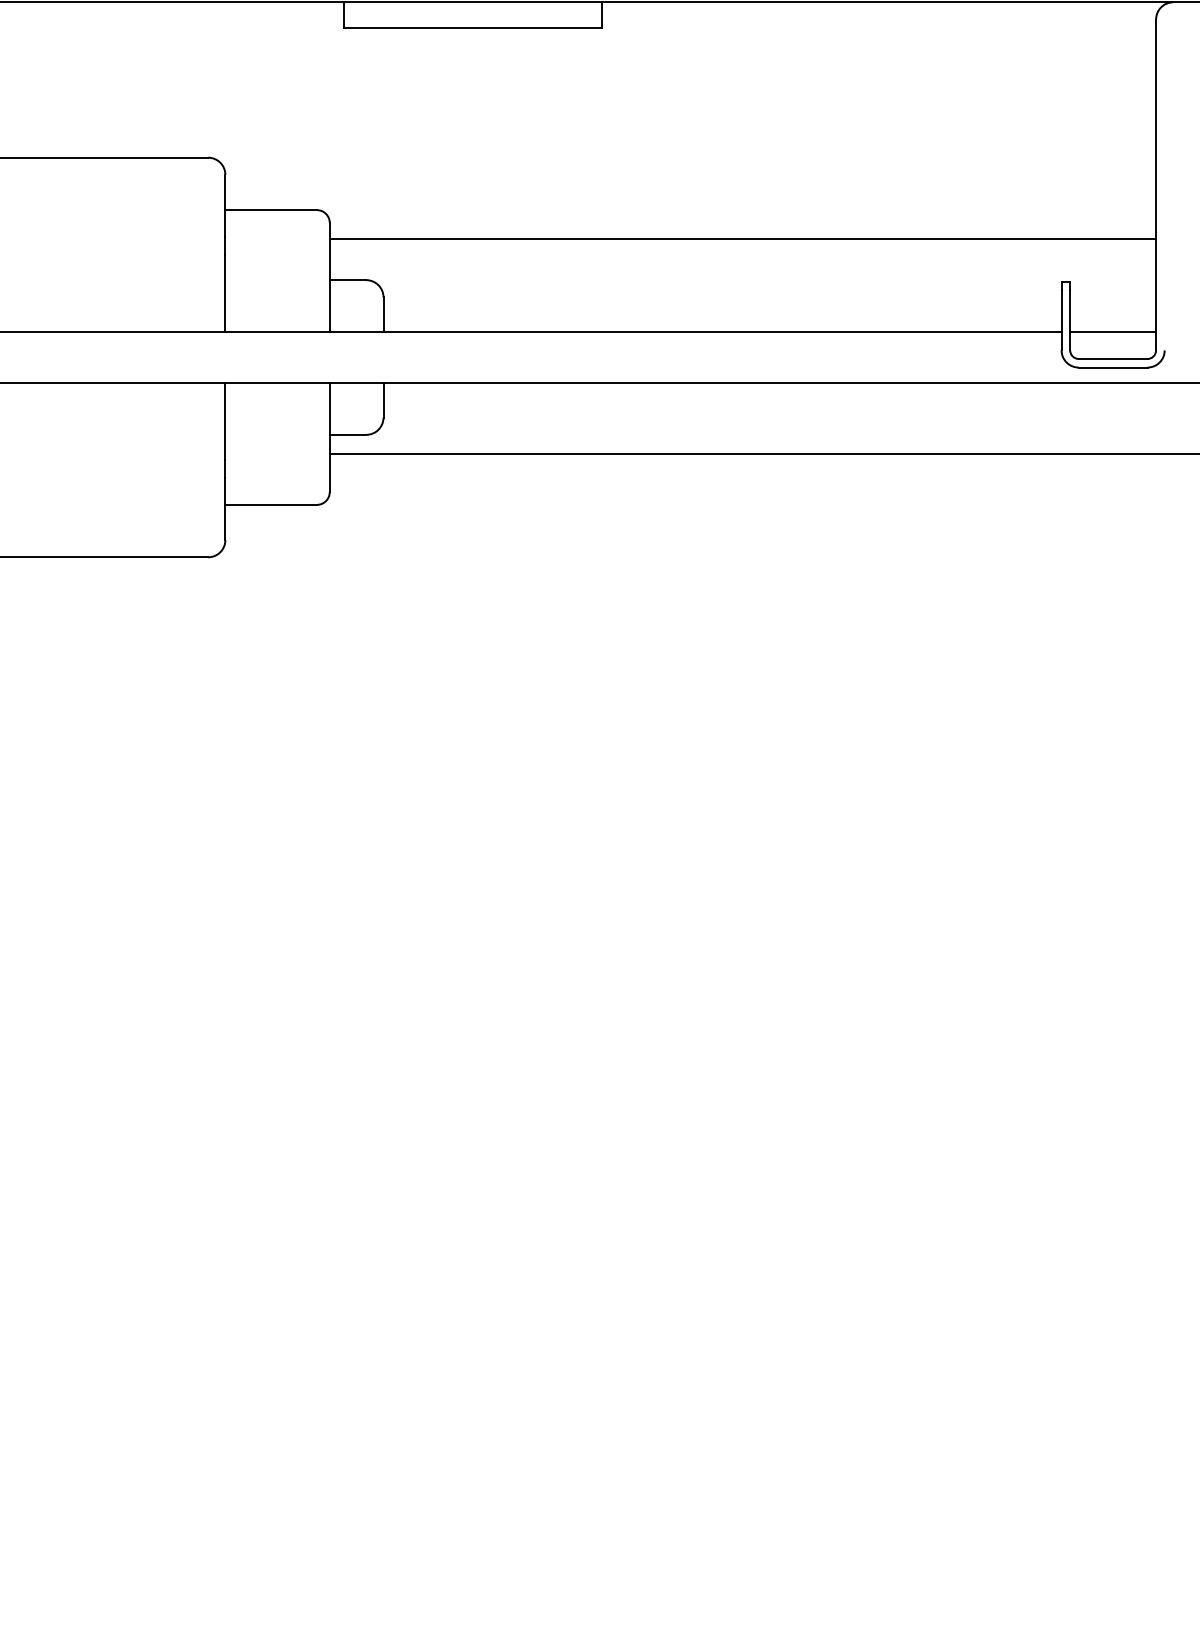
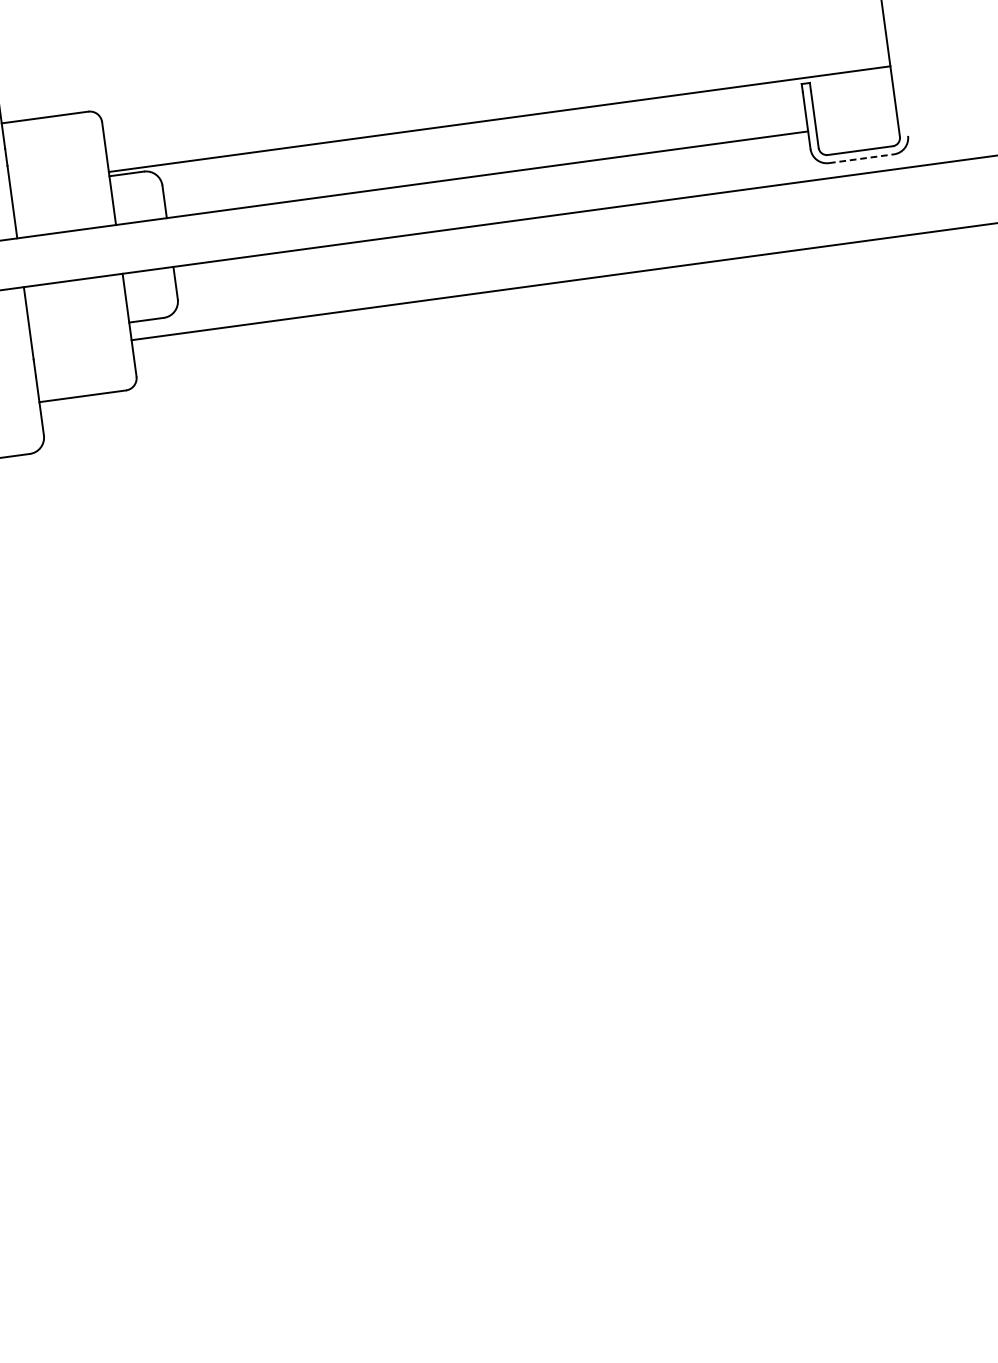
line: (742, 238) -> (499, 119), moved
line: (1113, 331) -> (857, 124), removed
line: (1113, 367) -> (861, 158), solid -> dashed

